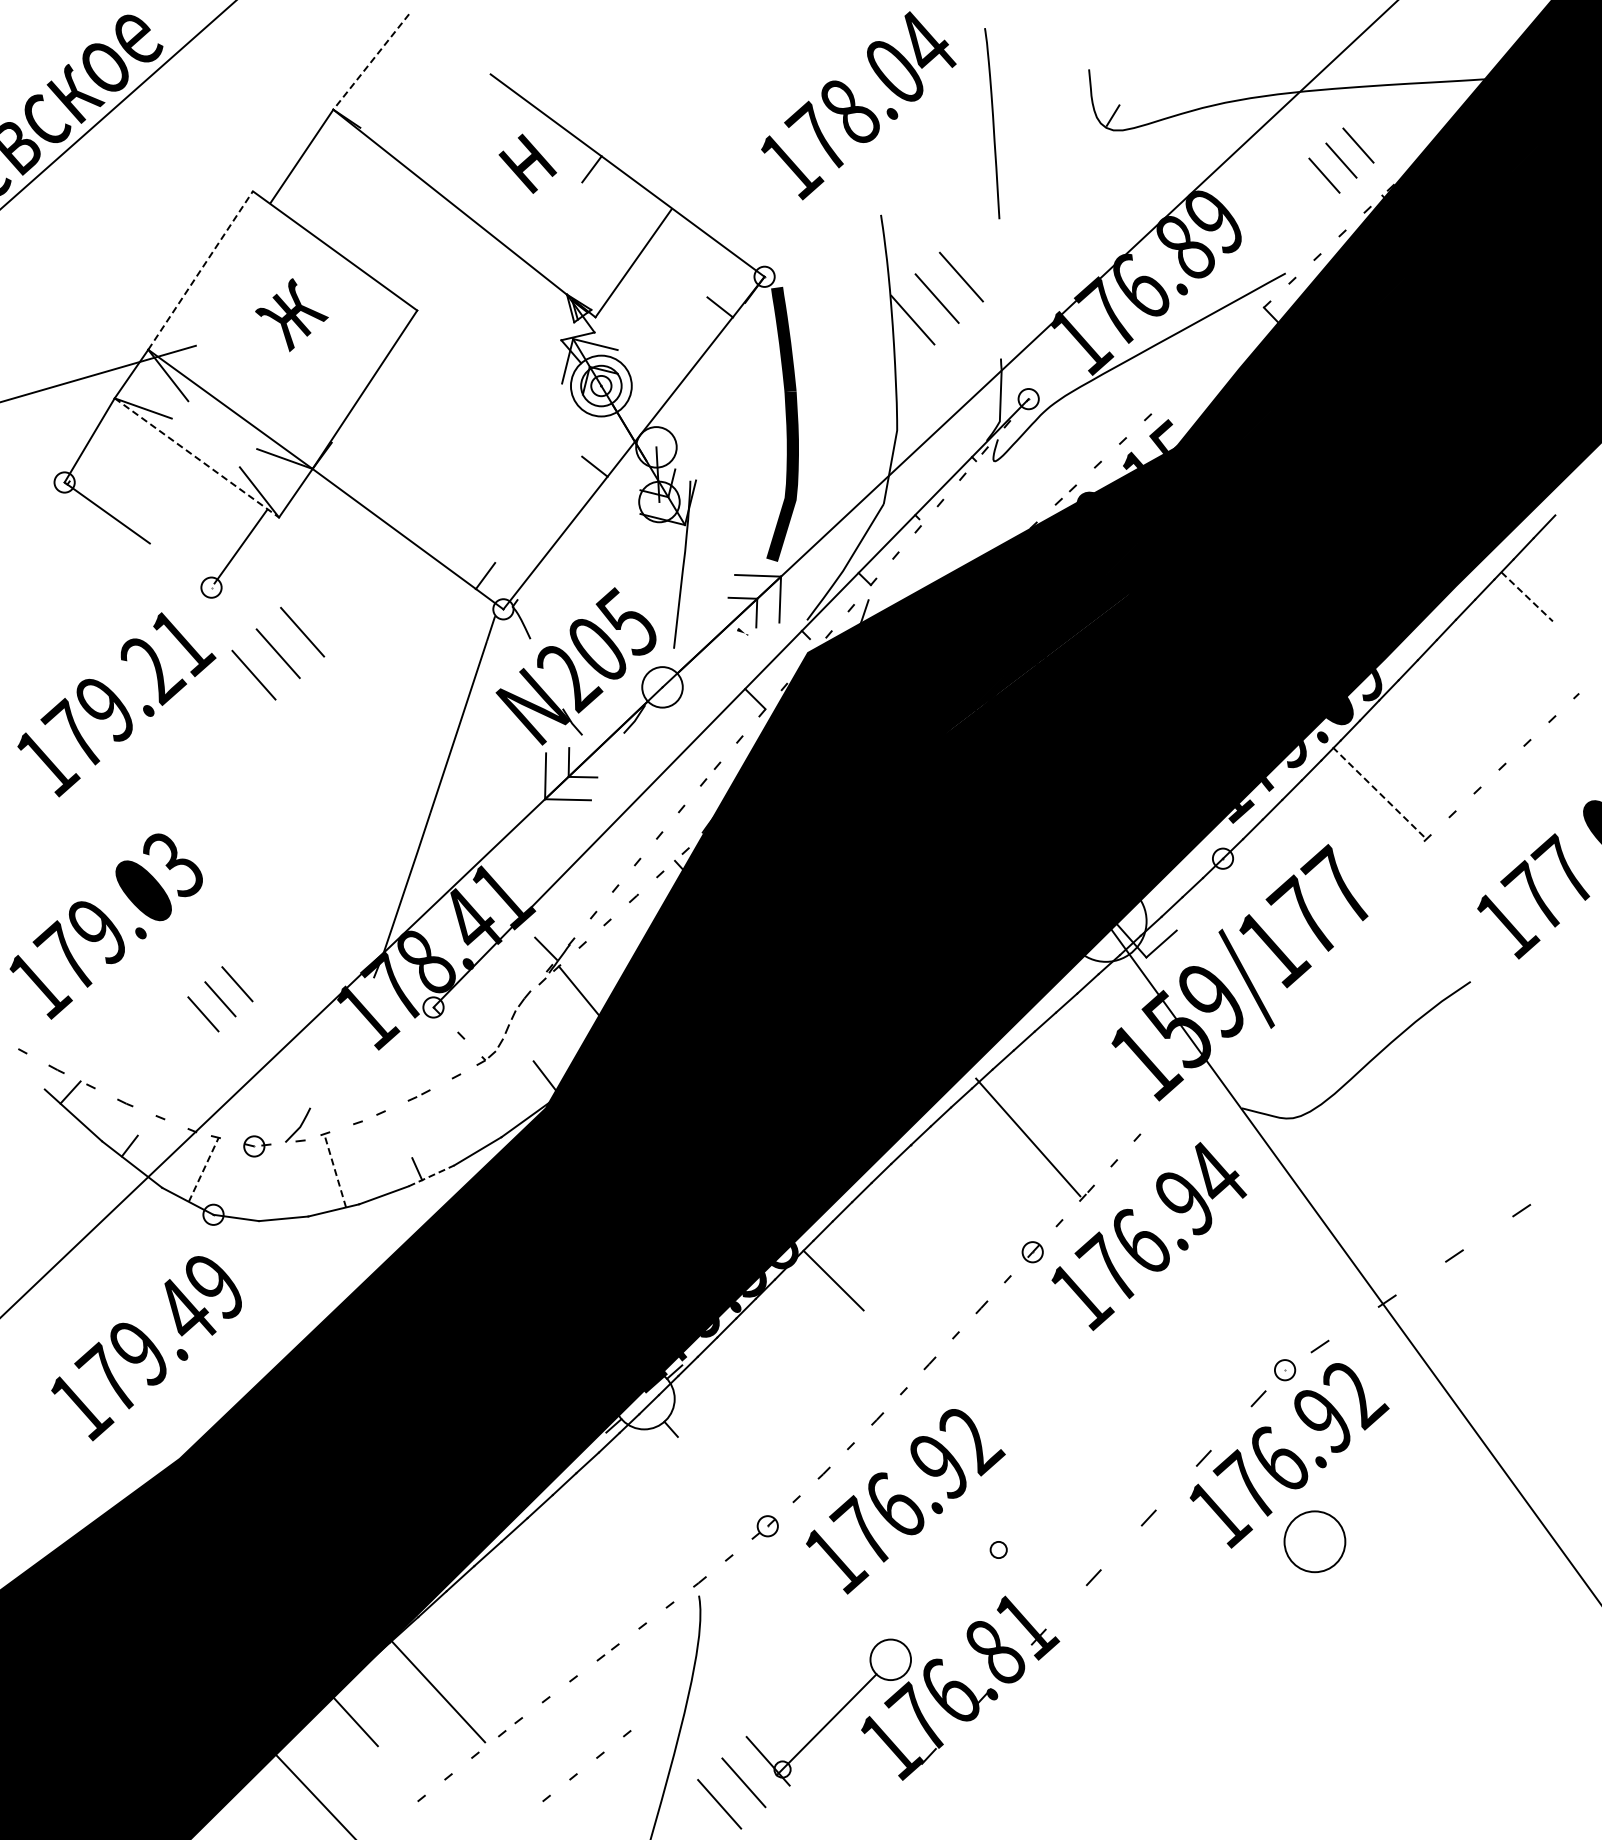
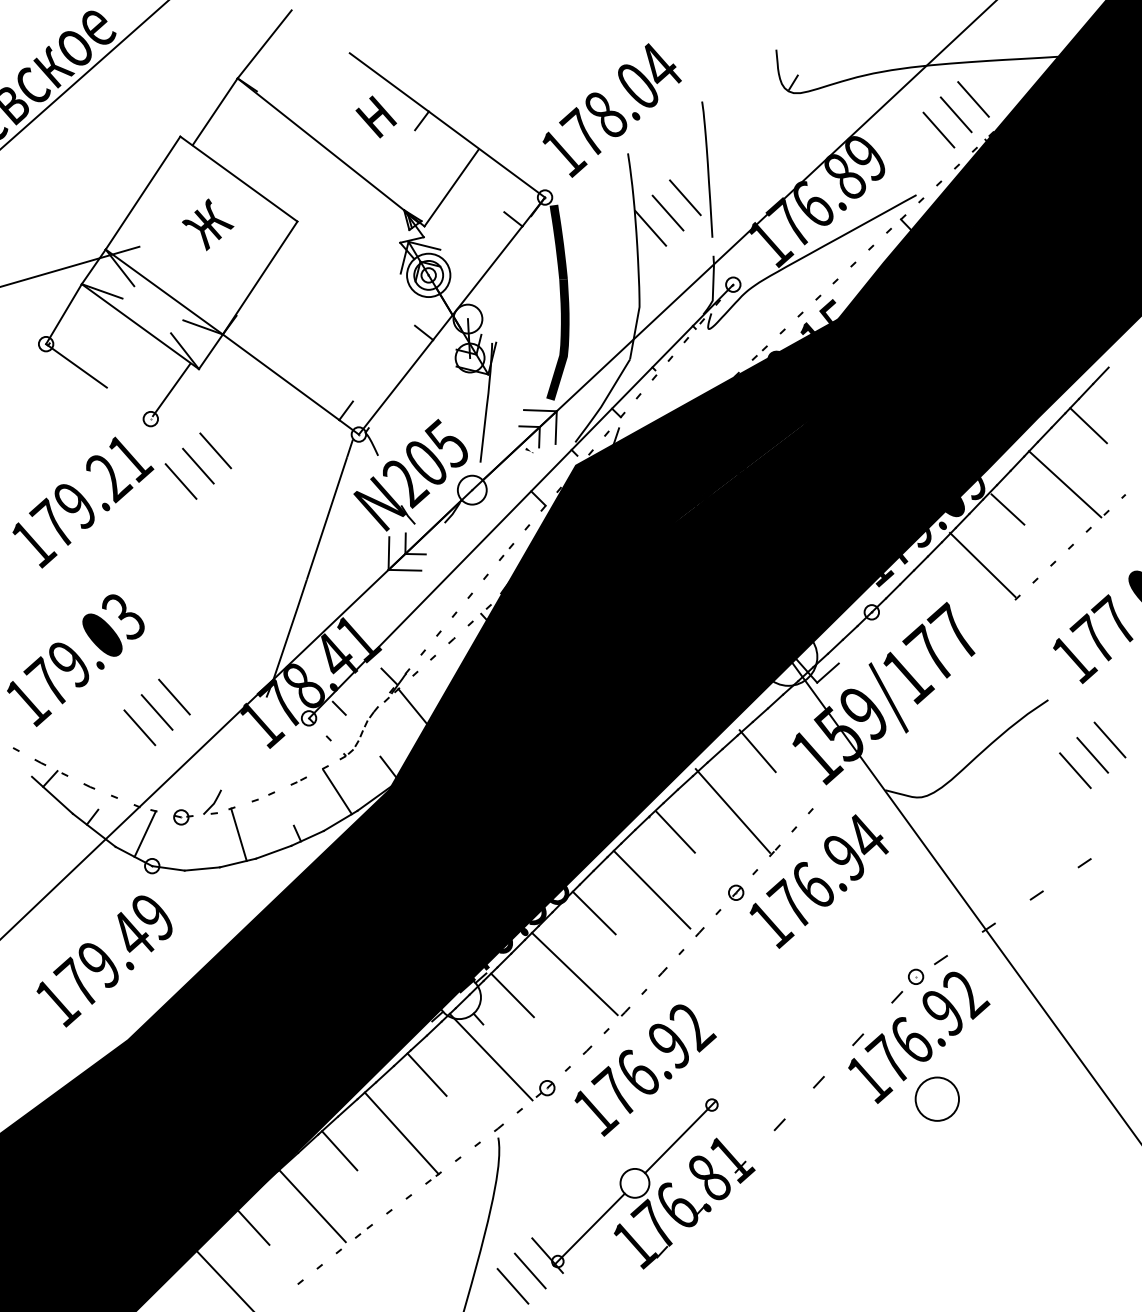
line: (371, 61) -> (264, 44), dashed -> solid
text: (858, 105) -> (611, 110), moved
curve: (992, 123) -> (707, 169), moved
part: (1341, 160) -> (956, 114), size x1.43
line: (200, 270) -> (142, 193), dashed -> solid
line: (1218, 350) -> (868, 250), added
line: (197, 458) -> (140, 327), dashed -> solid
line: (1527, 596) -> (1088, 425), dashed -> solid
line: (1493, 678) -> (1064, 483), added
line: (1413, 714) -> (1007, 509), added
line: (1379, 792) -> (983, 565), dashed -> solid
line: (475, 993) -> (338, 708), added
part: (220, 999) -> (157, 712), size x1.43
line: (1062, 1053) -> (757, 751), added
part: (1532, 1059) -> (1092, 755), added
line: (473, 1110) -> (337, 791), added
line: (947, 1166) -> (675, 831), added
line: (203, 1169) -> (145, 833), dashed -> solid
line: (335, 1170) -> (239, 834), dashed -> solid
line: (431, 1175) -> (307, 838), dashed -> solid
line: (914, 1247) -> (651, 889), added
line: (806, 1365) -> (574, 973), added
line: (718, 1395) -> (512, 994), added
line: (688, 1482) -> (490, 1056), added
line: (598, 1507) -> (426, 1074), added
line: (563, 1589) -> (401, 1133), added
line: (954, 1594) -> (680, 1136), added
line: (476, 1613) -> (339, 1150), added
line: (577, 1773) -> (411, 1264), removed

